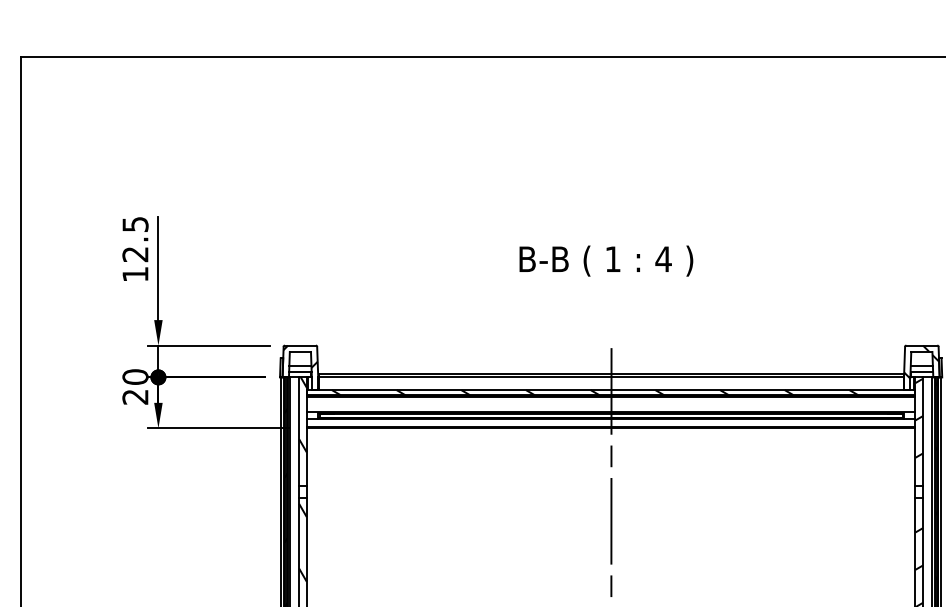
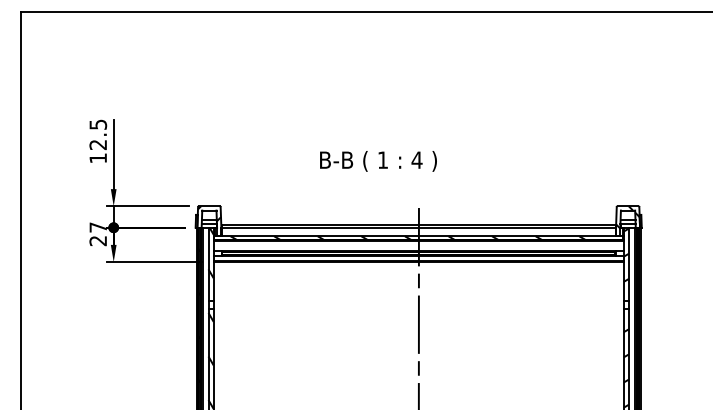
text: (606, 261) -> (378, 161), moved
text: (134, 377) -> (97, 227), 20 -> 27

